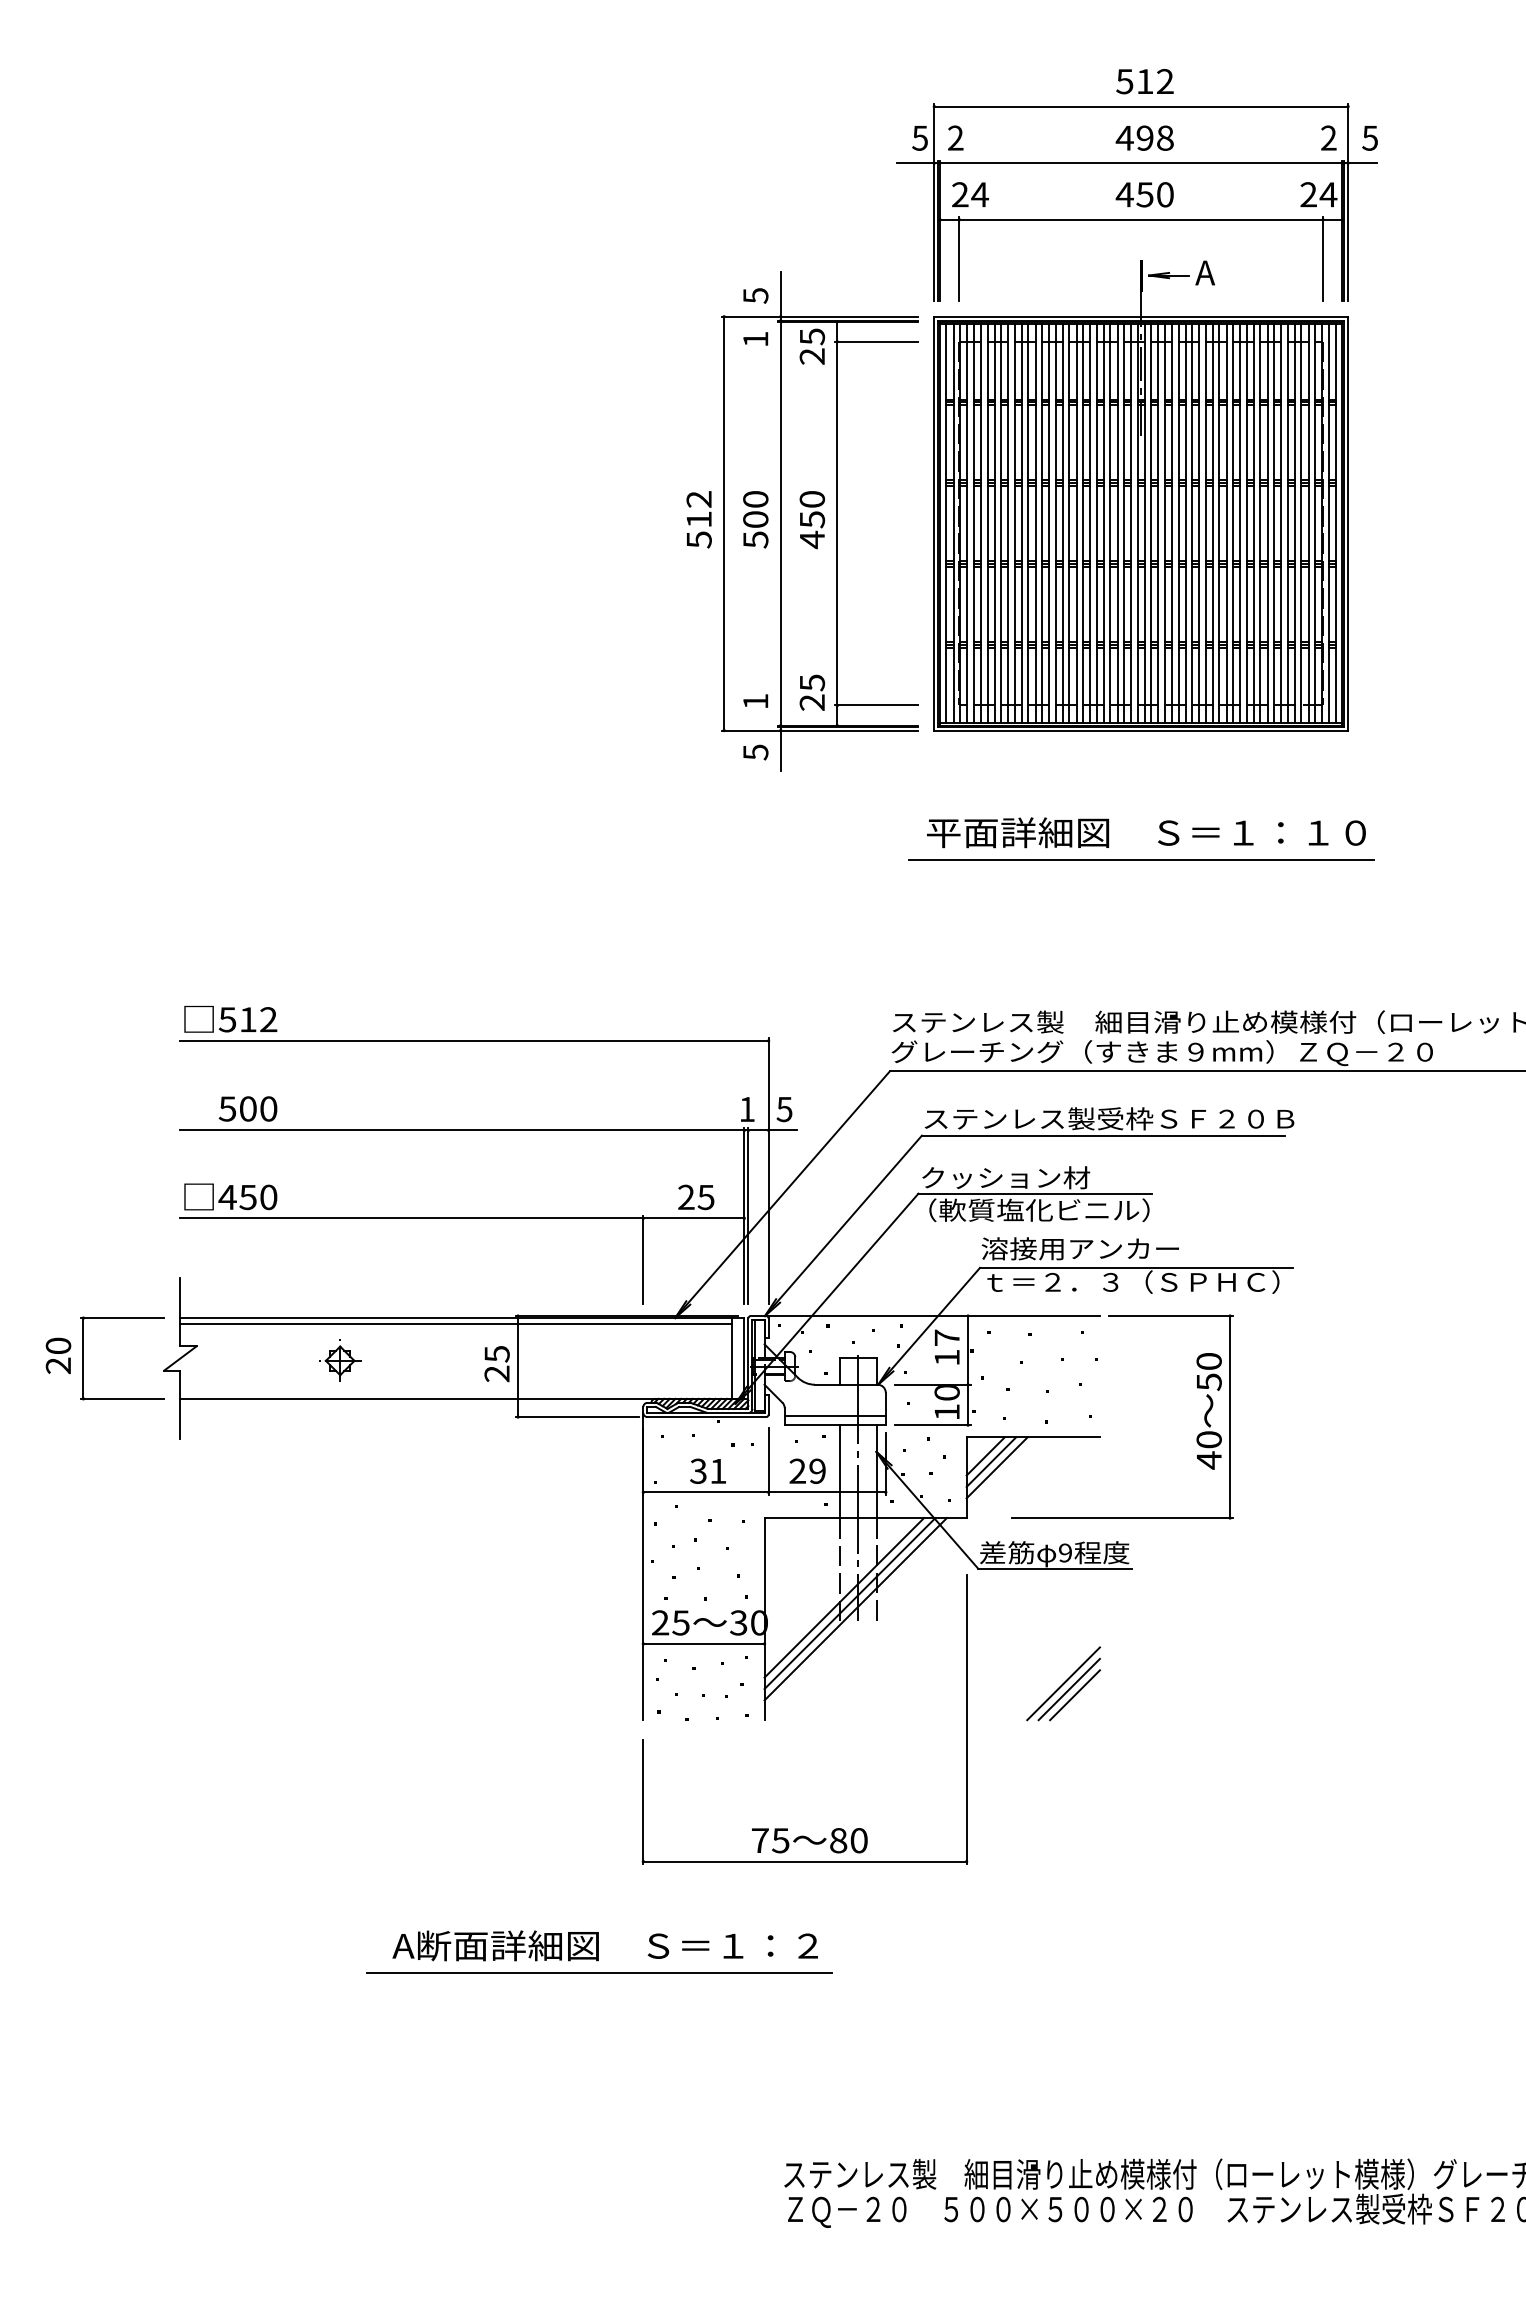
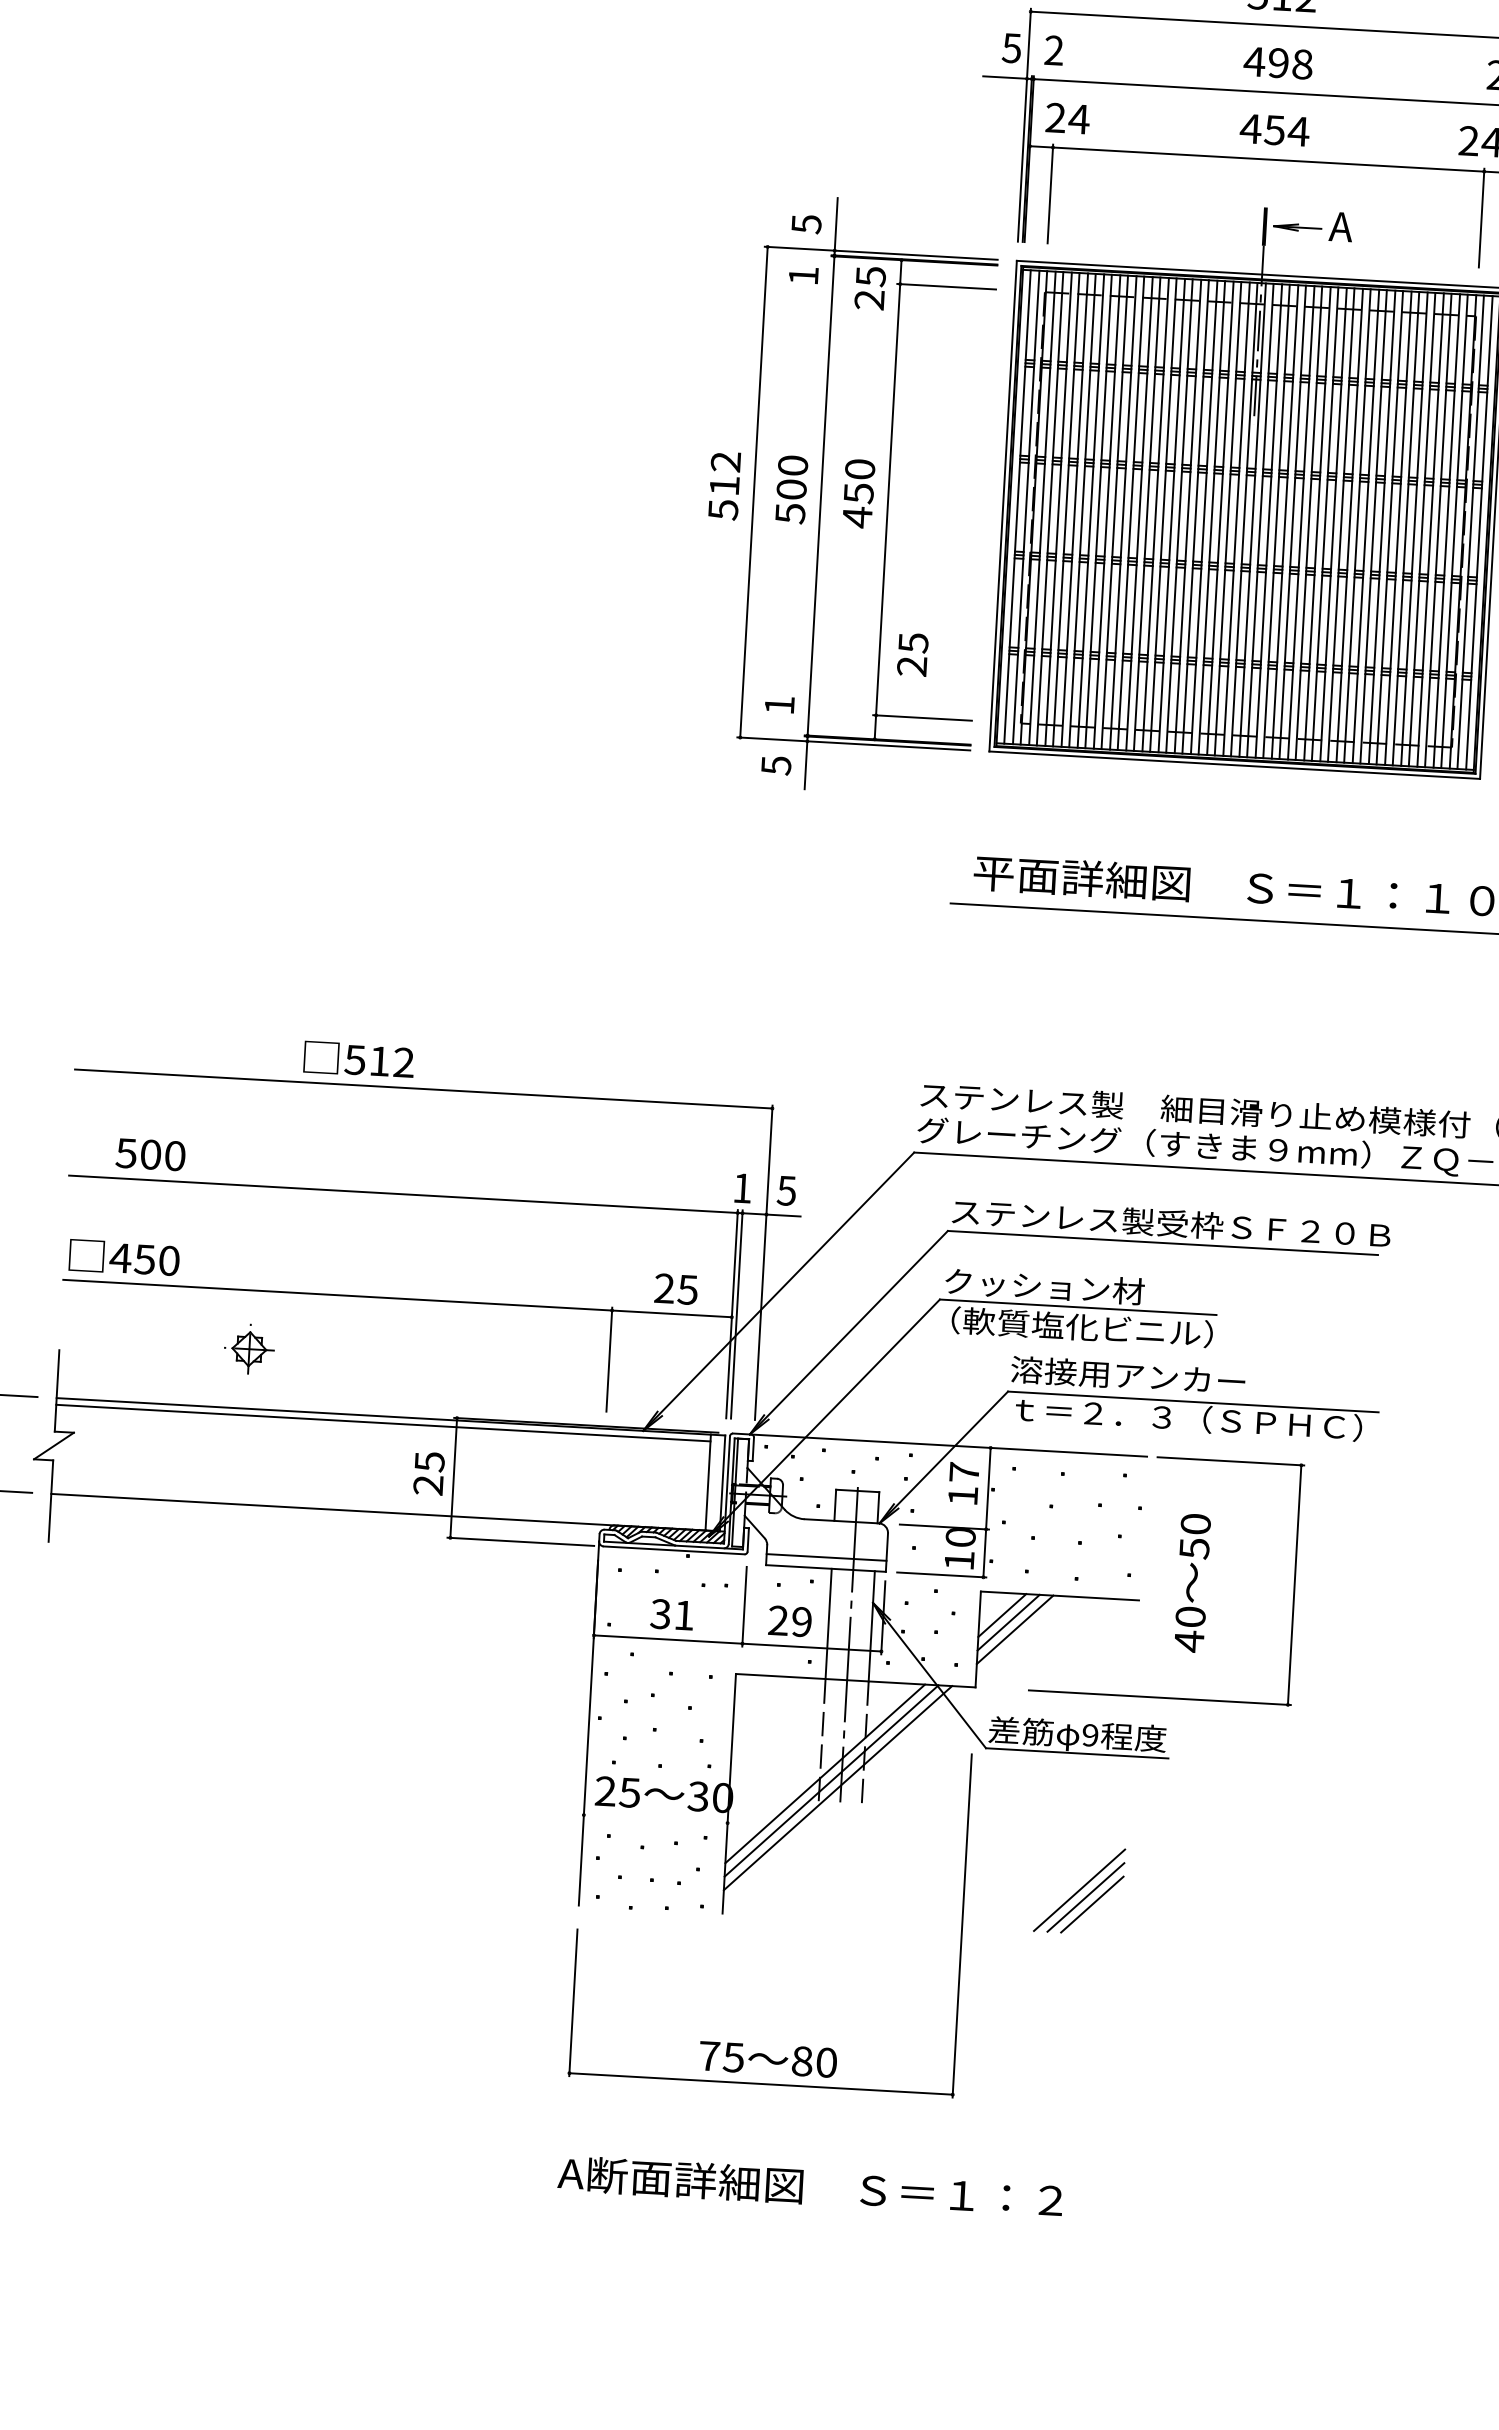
text: (1165, 194) -> (1299, 131), 450 -> 454
text: (812, 692) -> (913, 654), moved
text: (230, 1019) -> (358, 1059), moved
part: (340, 1360) -> (249, 1348), moved
text: (1208, 1411) -> (1191, 1583), moved
line: (703, 1643) -> (655, 1818), removed
text: (604, 1945) -> (809, 2186), moved
line: (599, 1972) -> (510, 2201), removed

